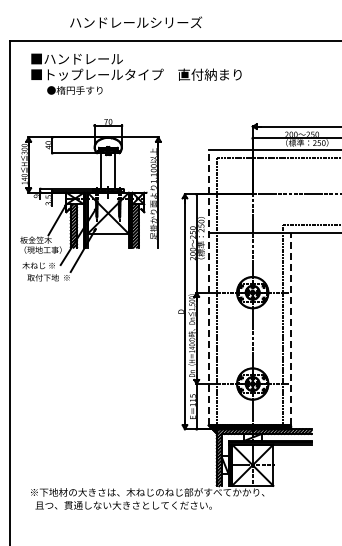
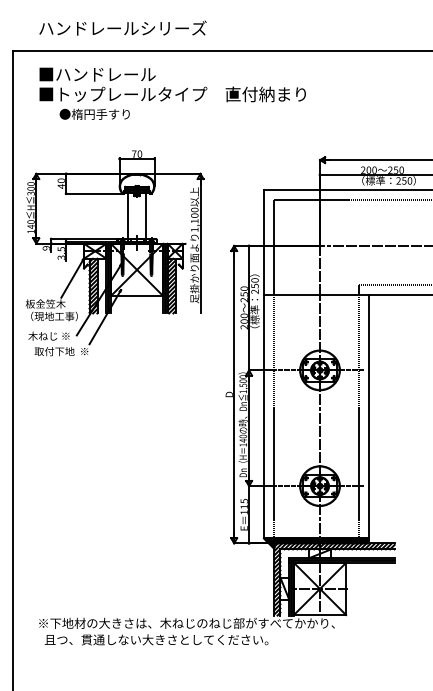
text: (135, 22) -> (122, 28), moved
line: (208, 287) -> (263, 363), dashed -> solid
line: (291, 328) -> (369, 415), dashed -> solid

